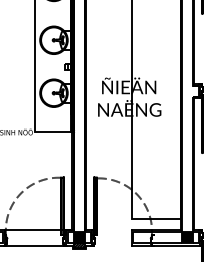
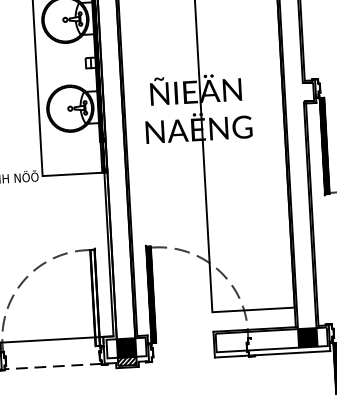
line: (35, 245) -> (53, 366), solid -> dashed

